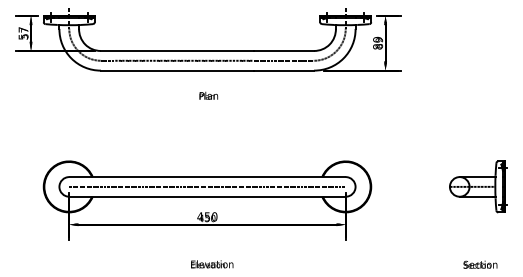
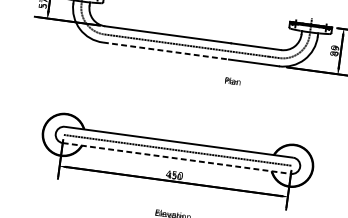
line: (177, 70) -> (166, 50), solid -> dashed
text: (208, 95) -> (232, 80), moved
line: (208, 196) -> (177, 158), solid -> dashed

